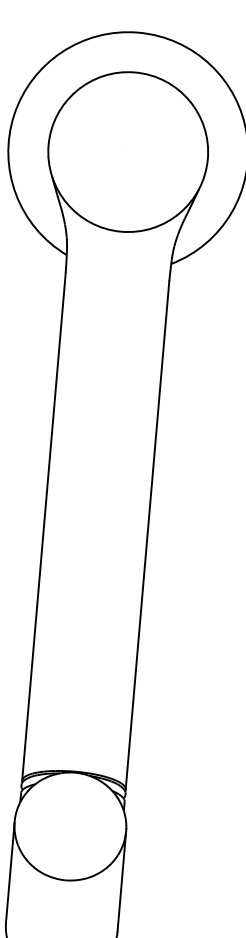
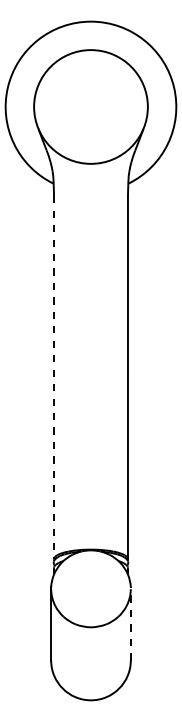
line: (44, 526) -> (54, 377), solid -> dashed
line: (121, 879) -> (130, 623), solid -> dashed

